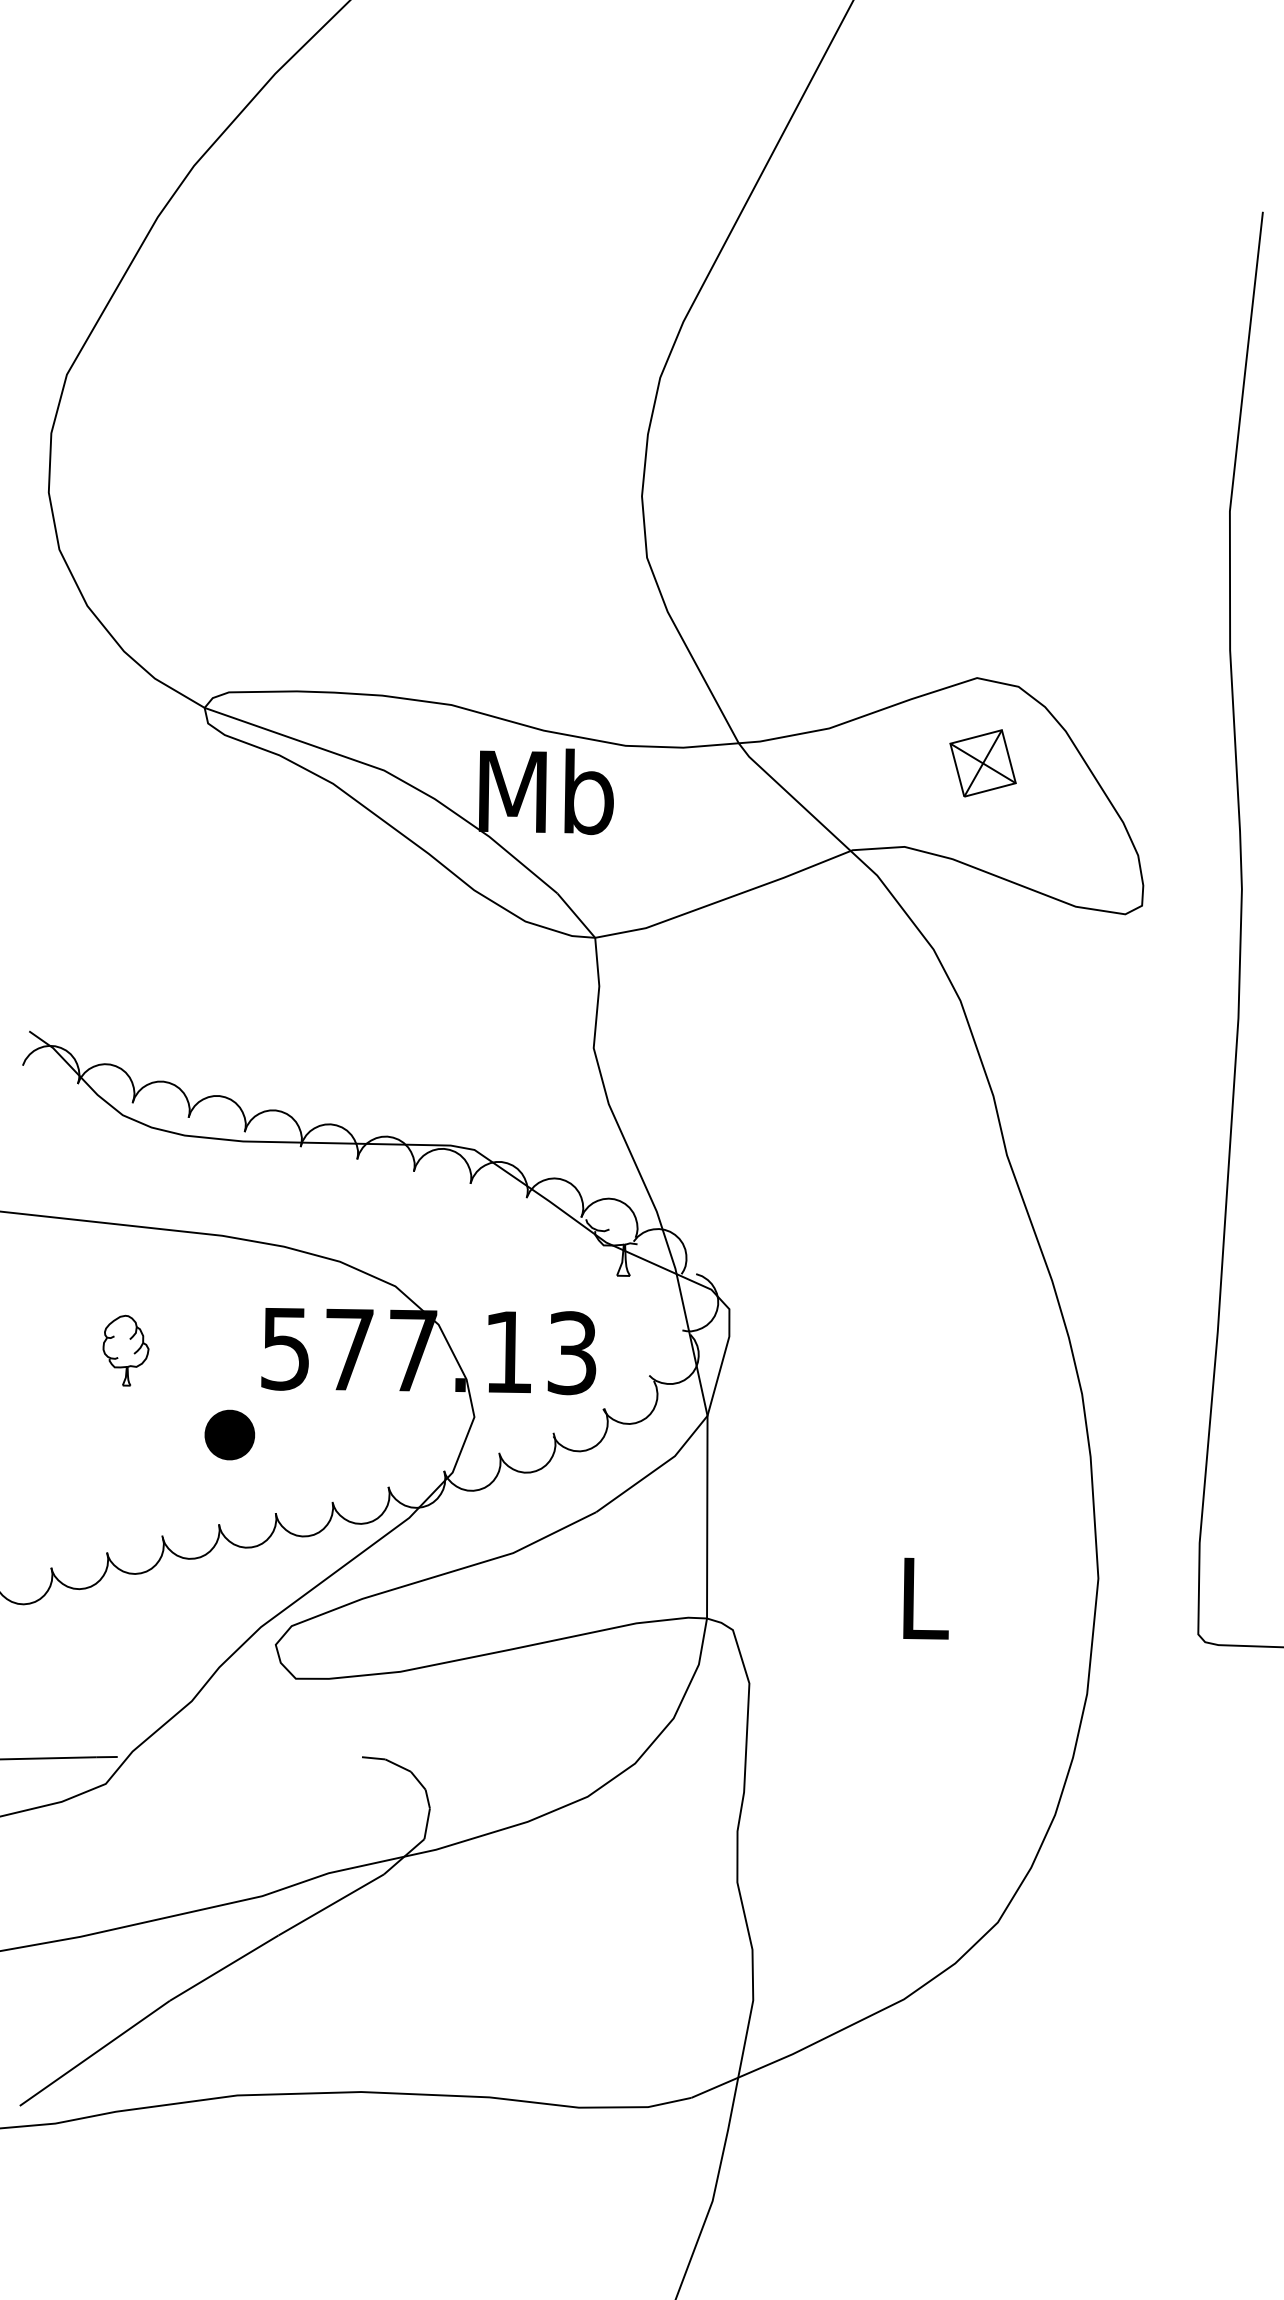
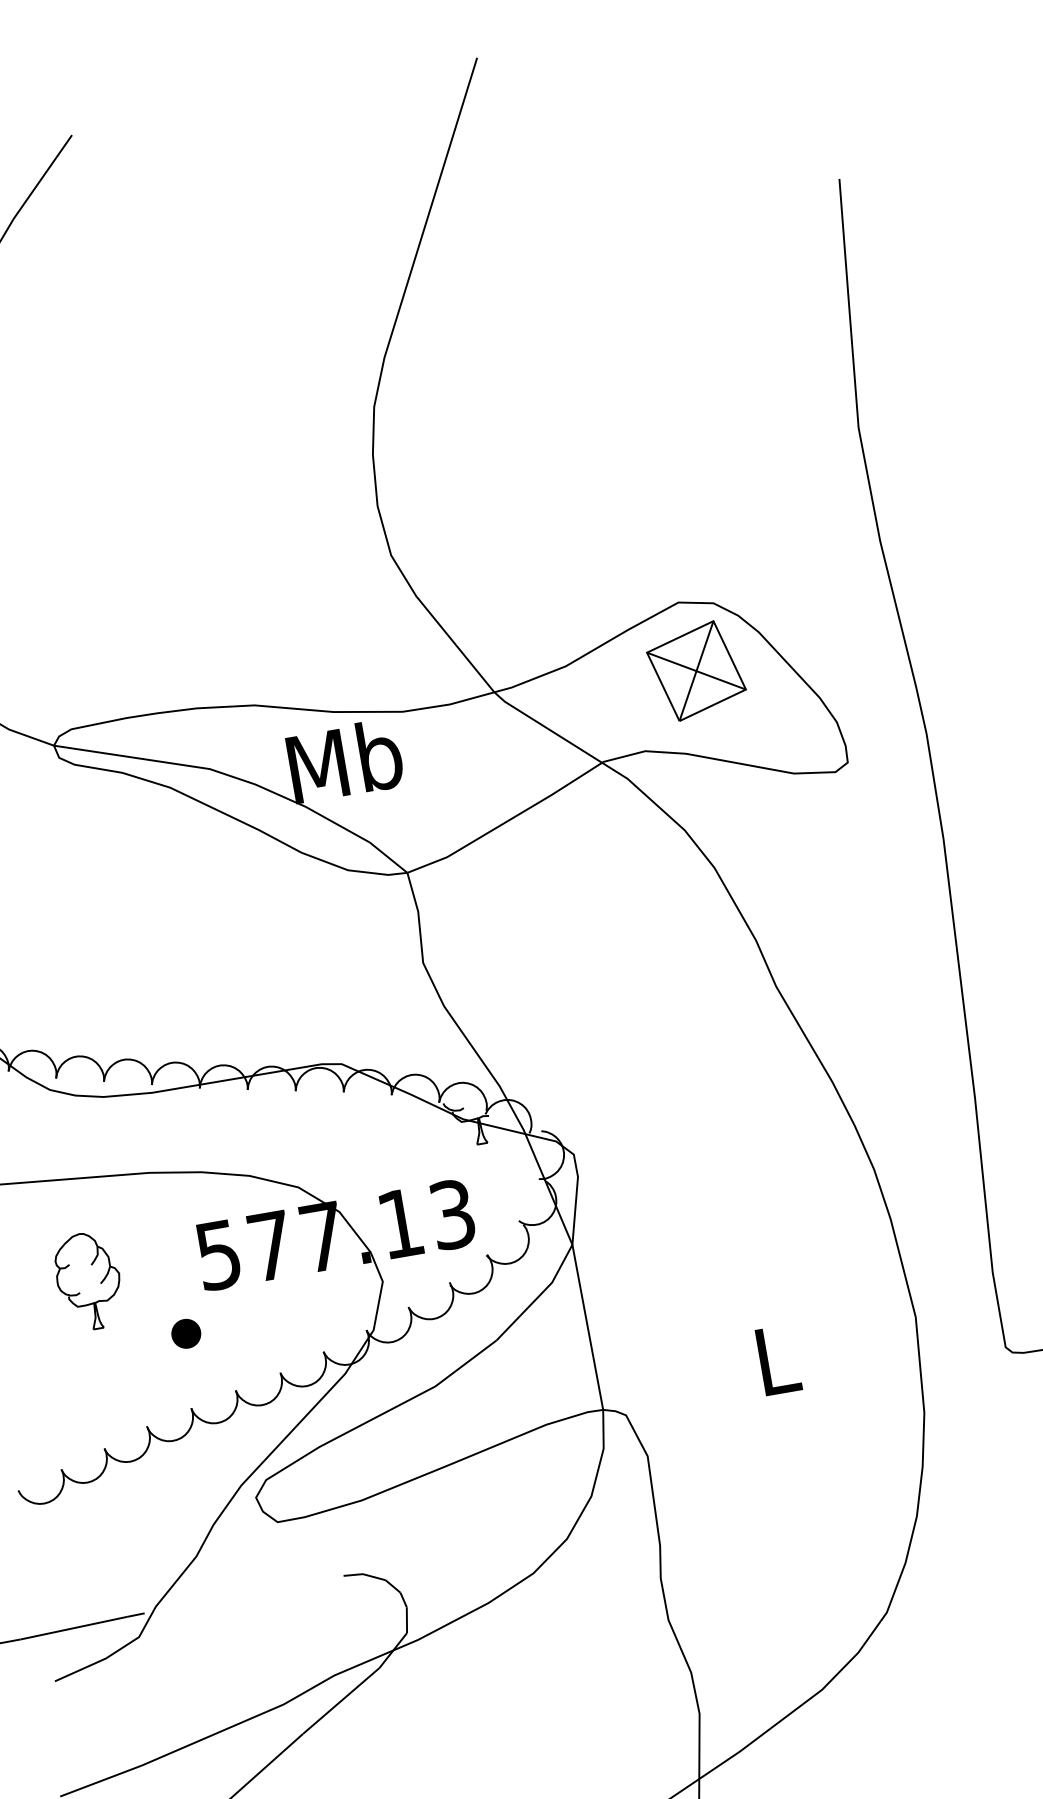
part: (982, 763) -> (695, 671), size x1.67
part: (125, 1350) -> (88, 1281), size x1.67
part: (229, 1434) -> (186, 1333), size x0.71

